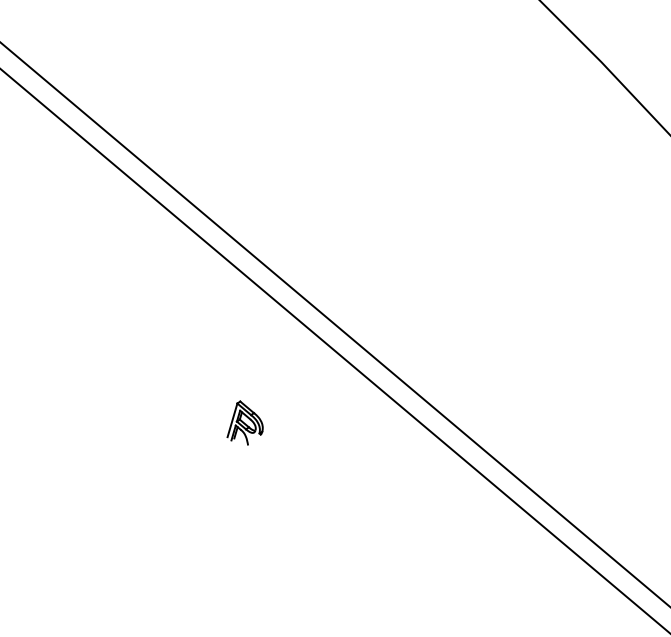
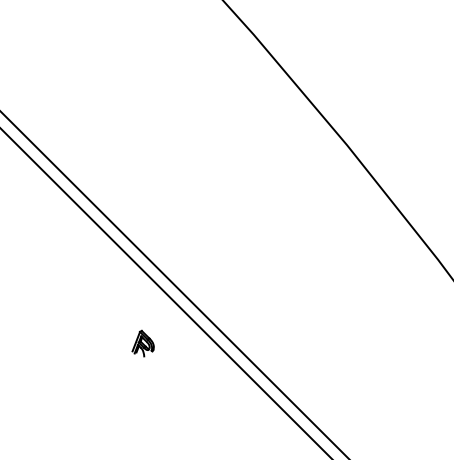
part: (243, 422) -> (142, 343), moved

